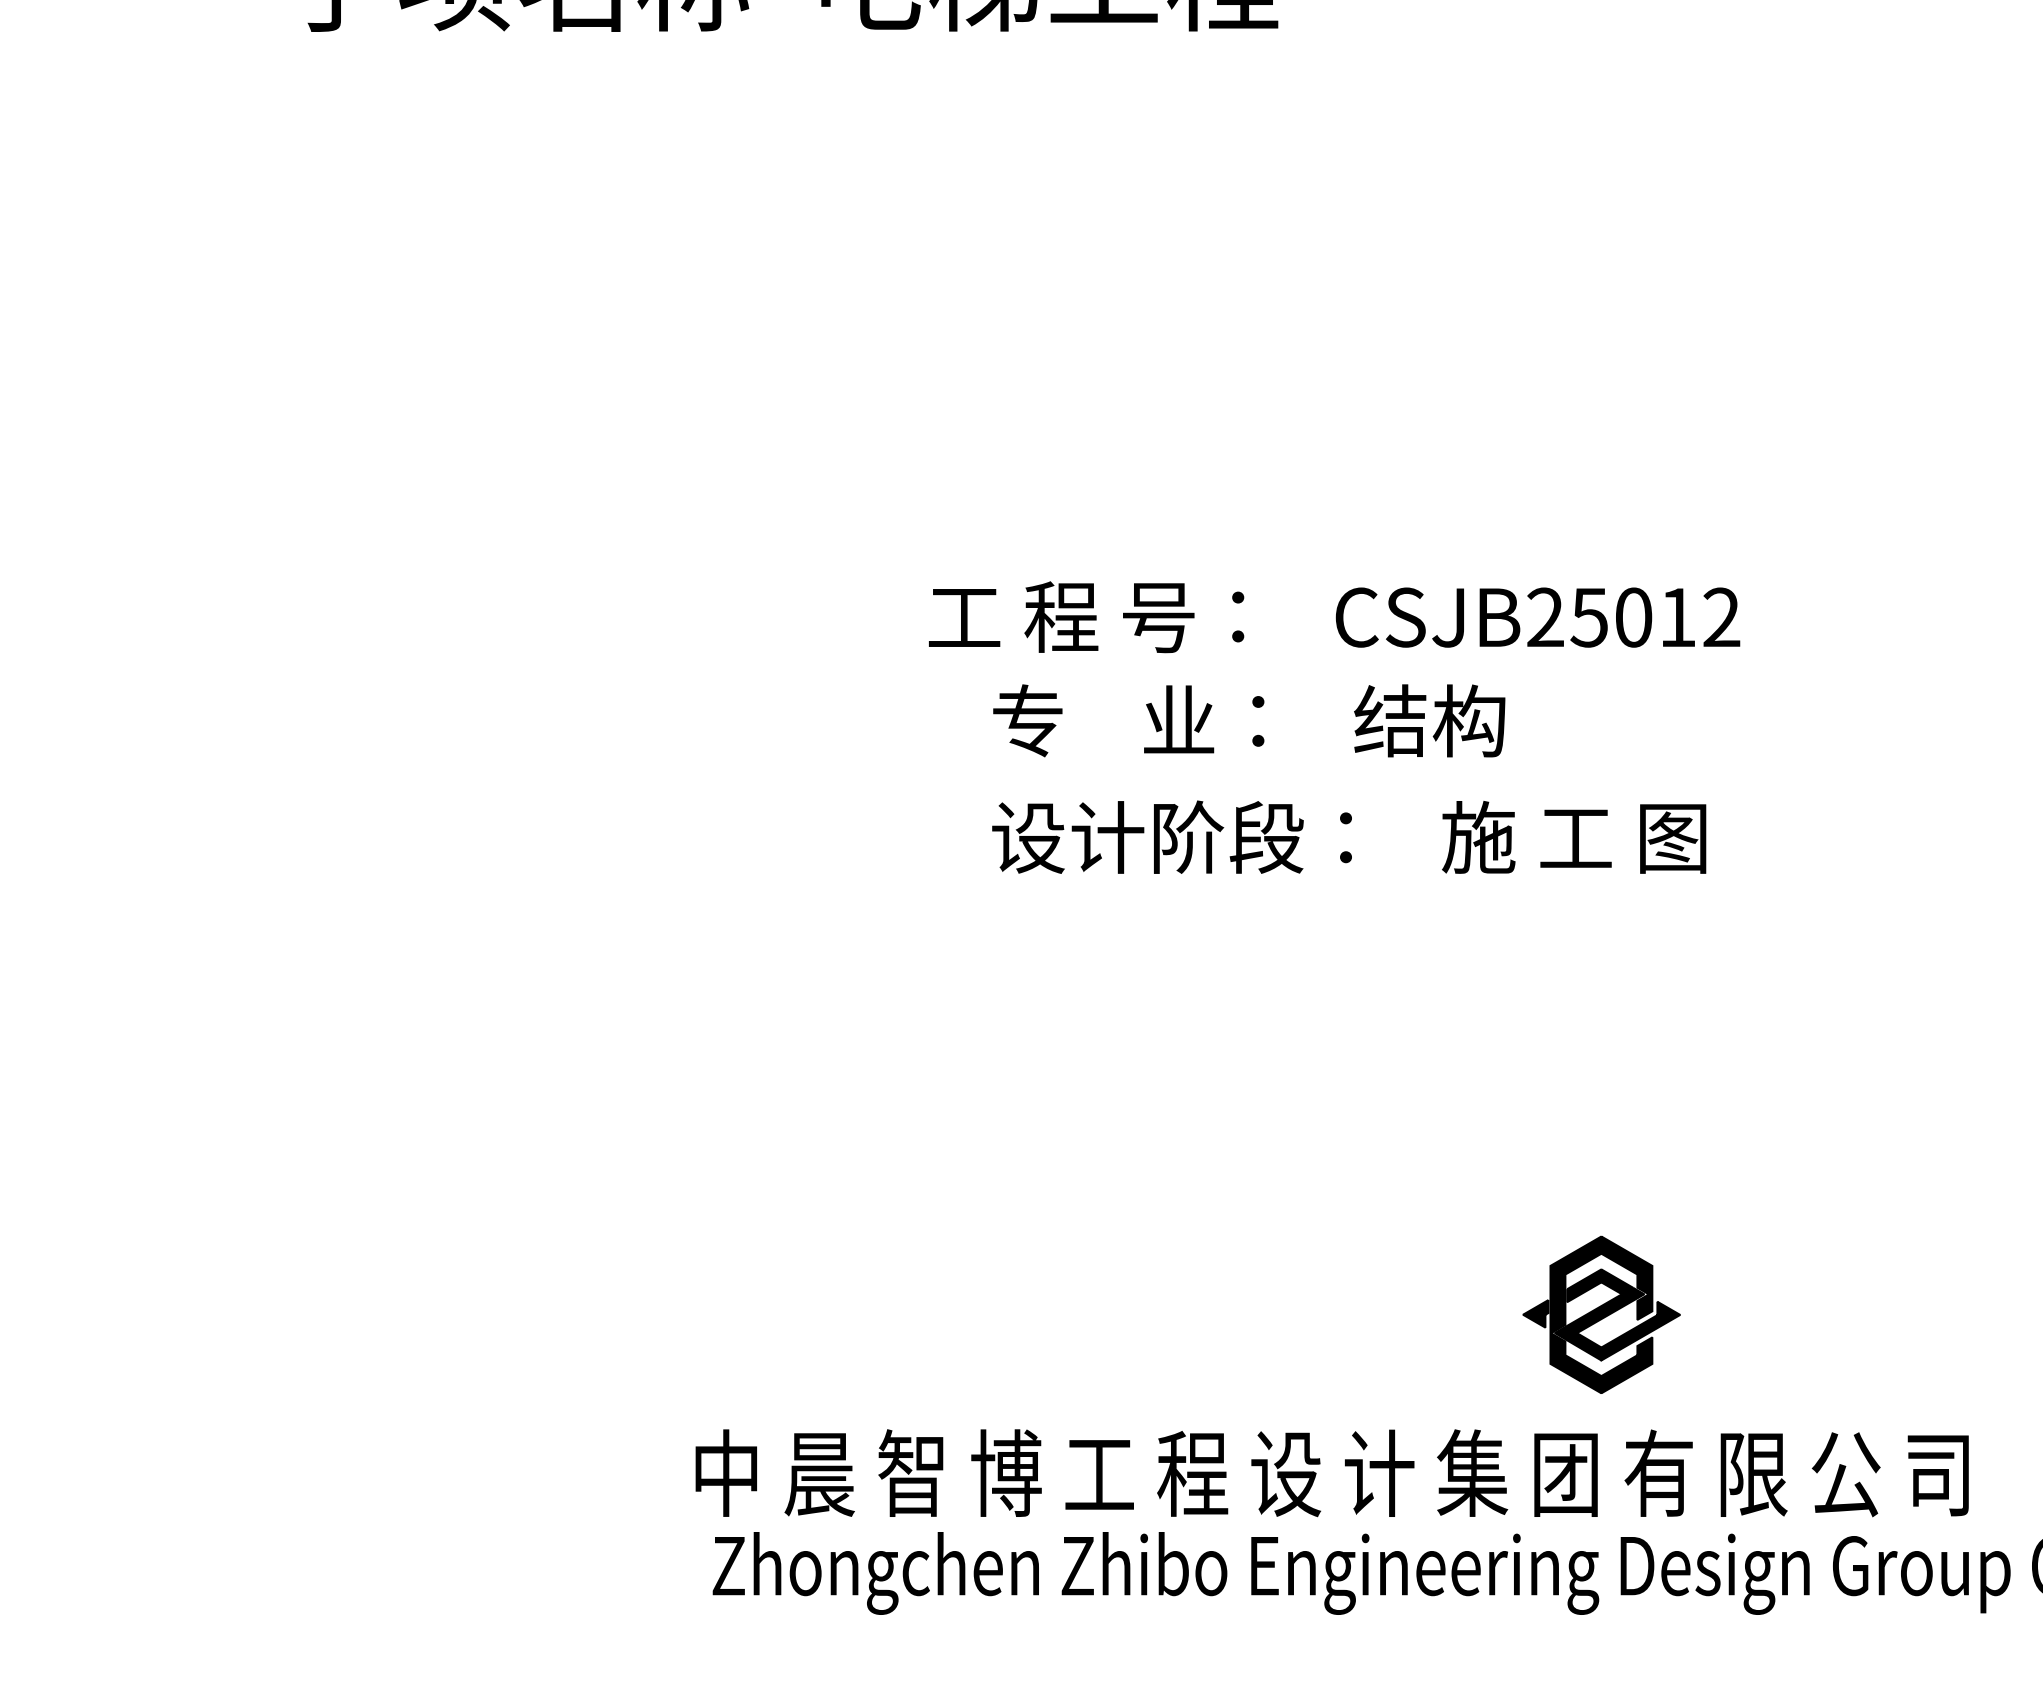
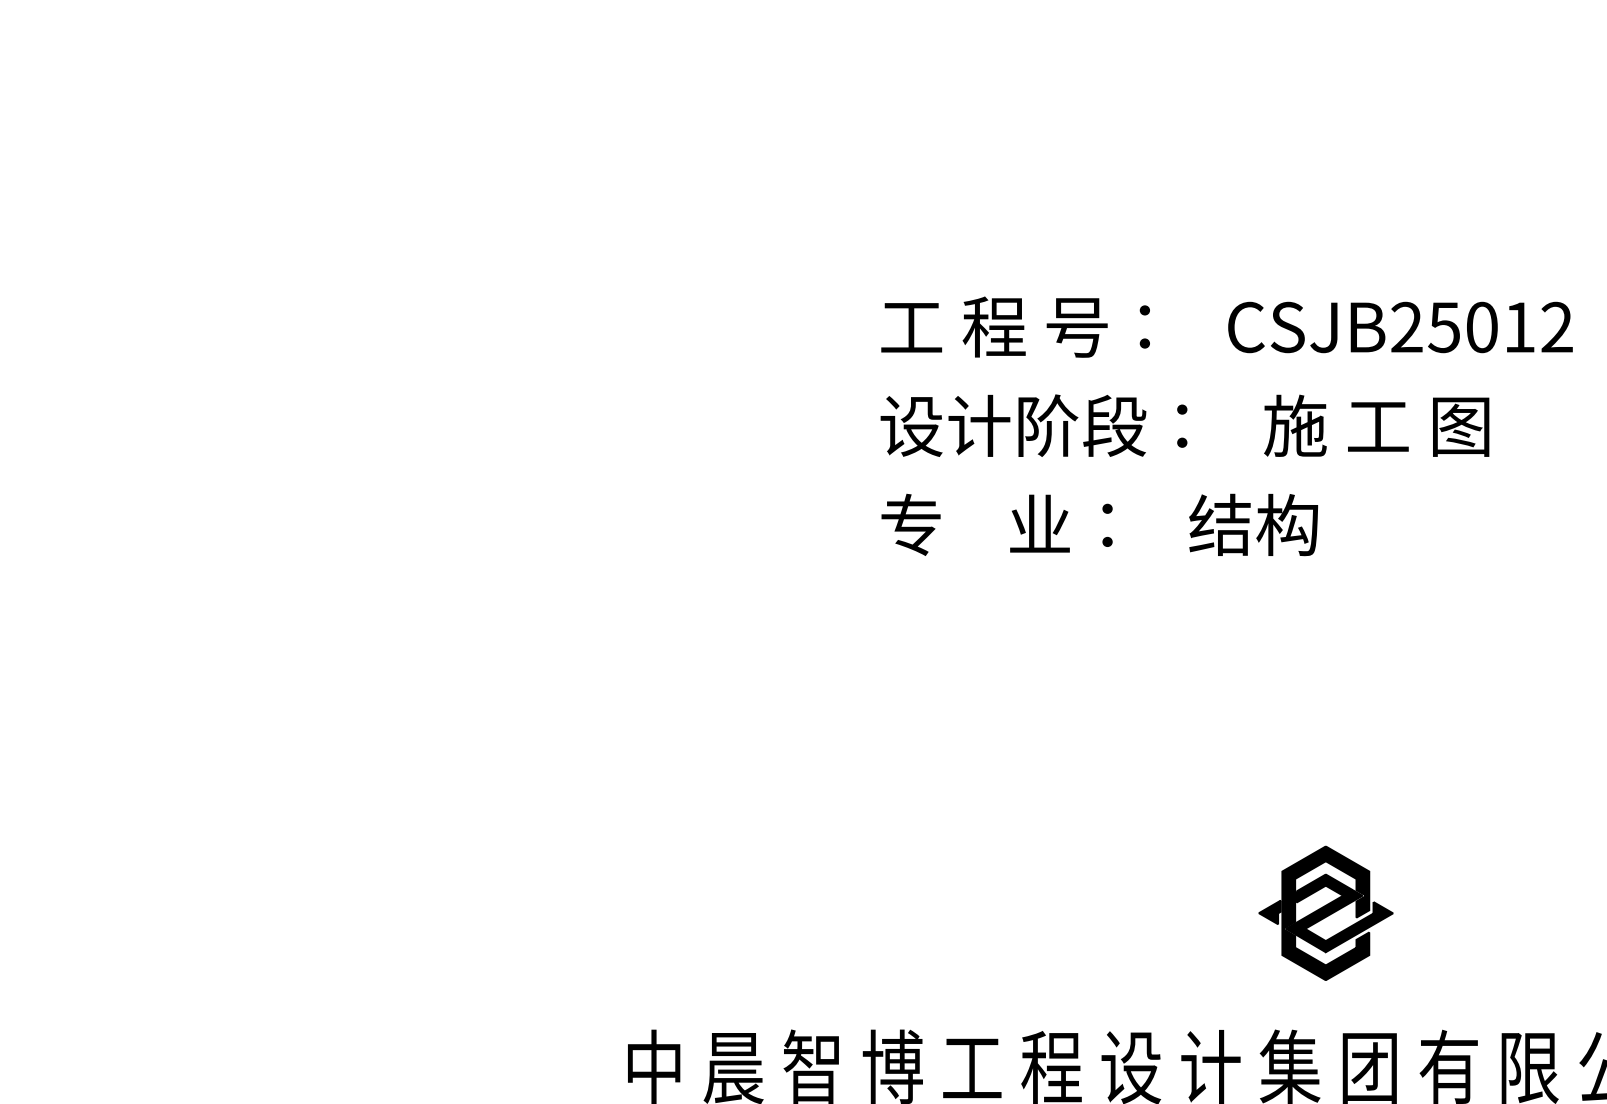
text: (1334, 617) -> (1227, 327), moved
text: (1349, 720) -> (1185, 425), 专    业：   结构 -> 设计阶段：   施 工 图
text: (1349, 836) -> (1185, 524), 设计阶段：   施 工 图 -> 专    业：   结构
part: (1601, 1314) -> (1325, 912), moved

